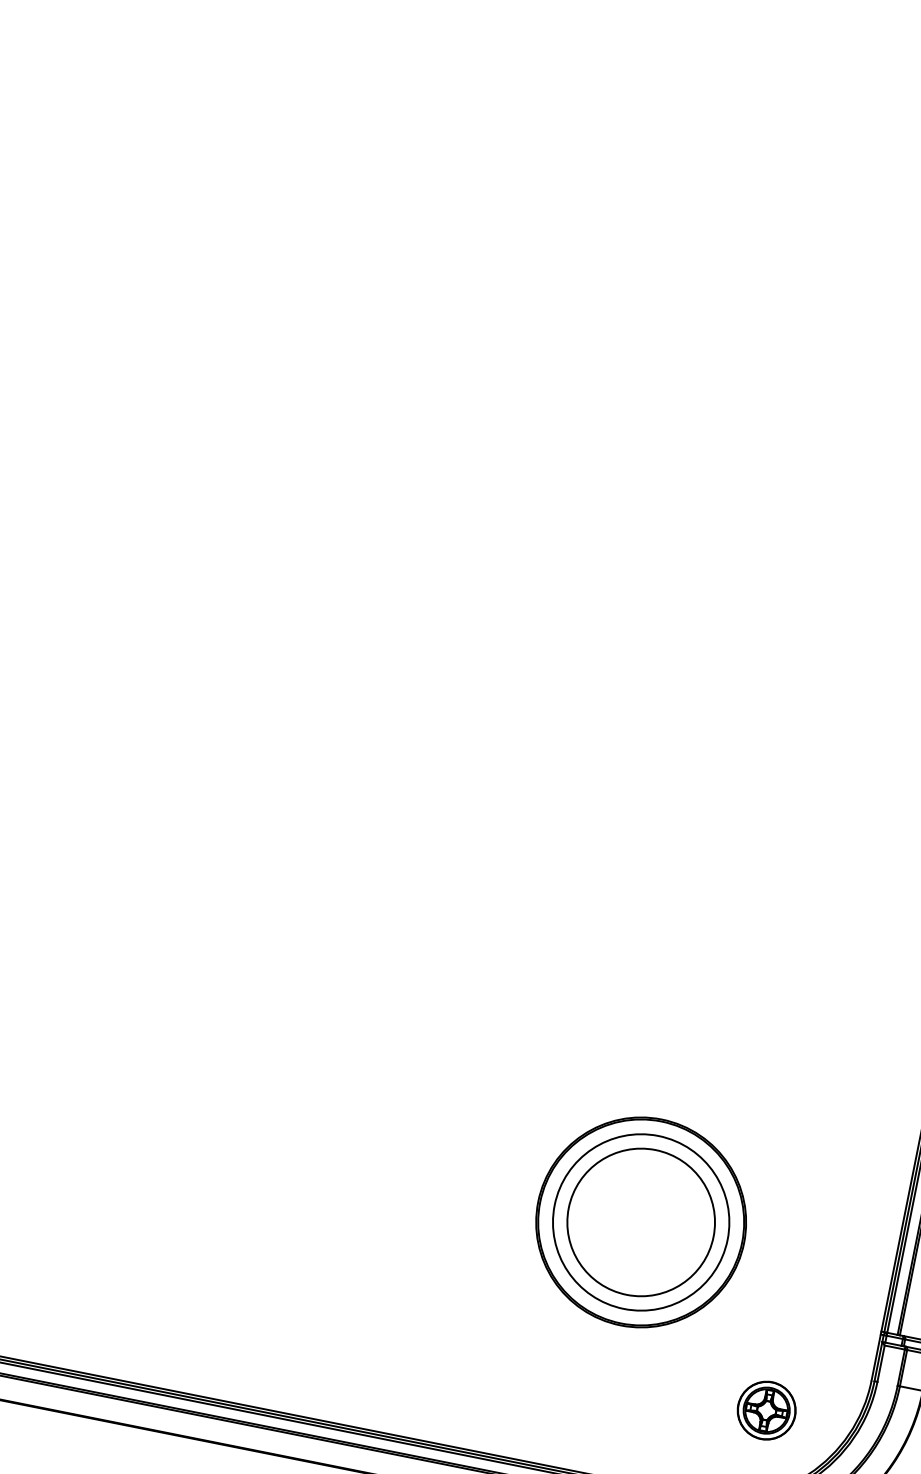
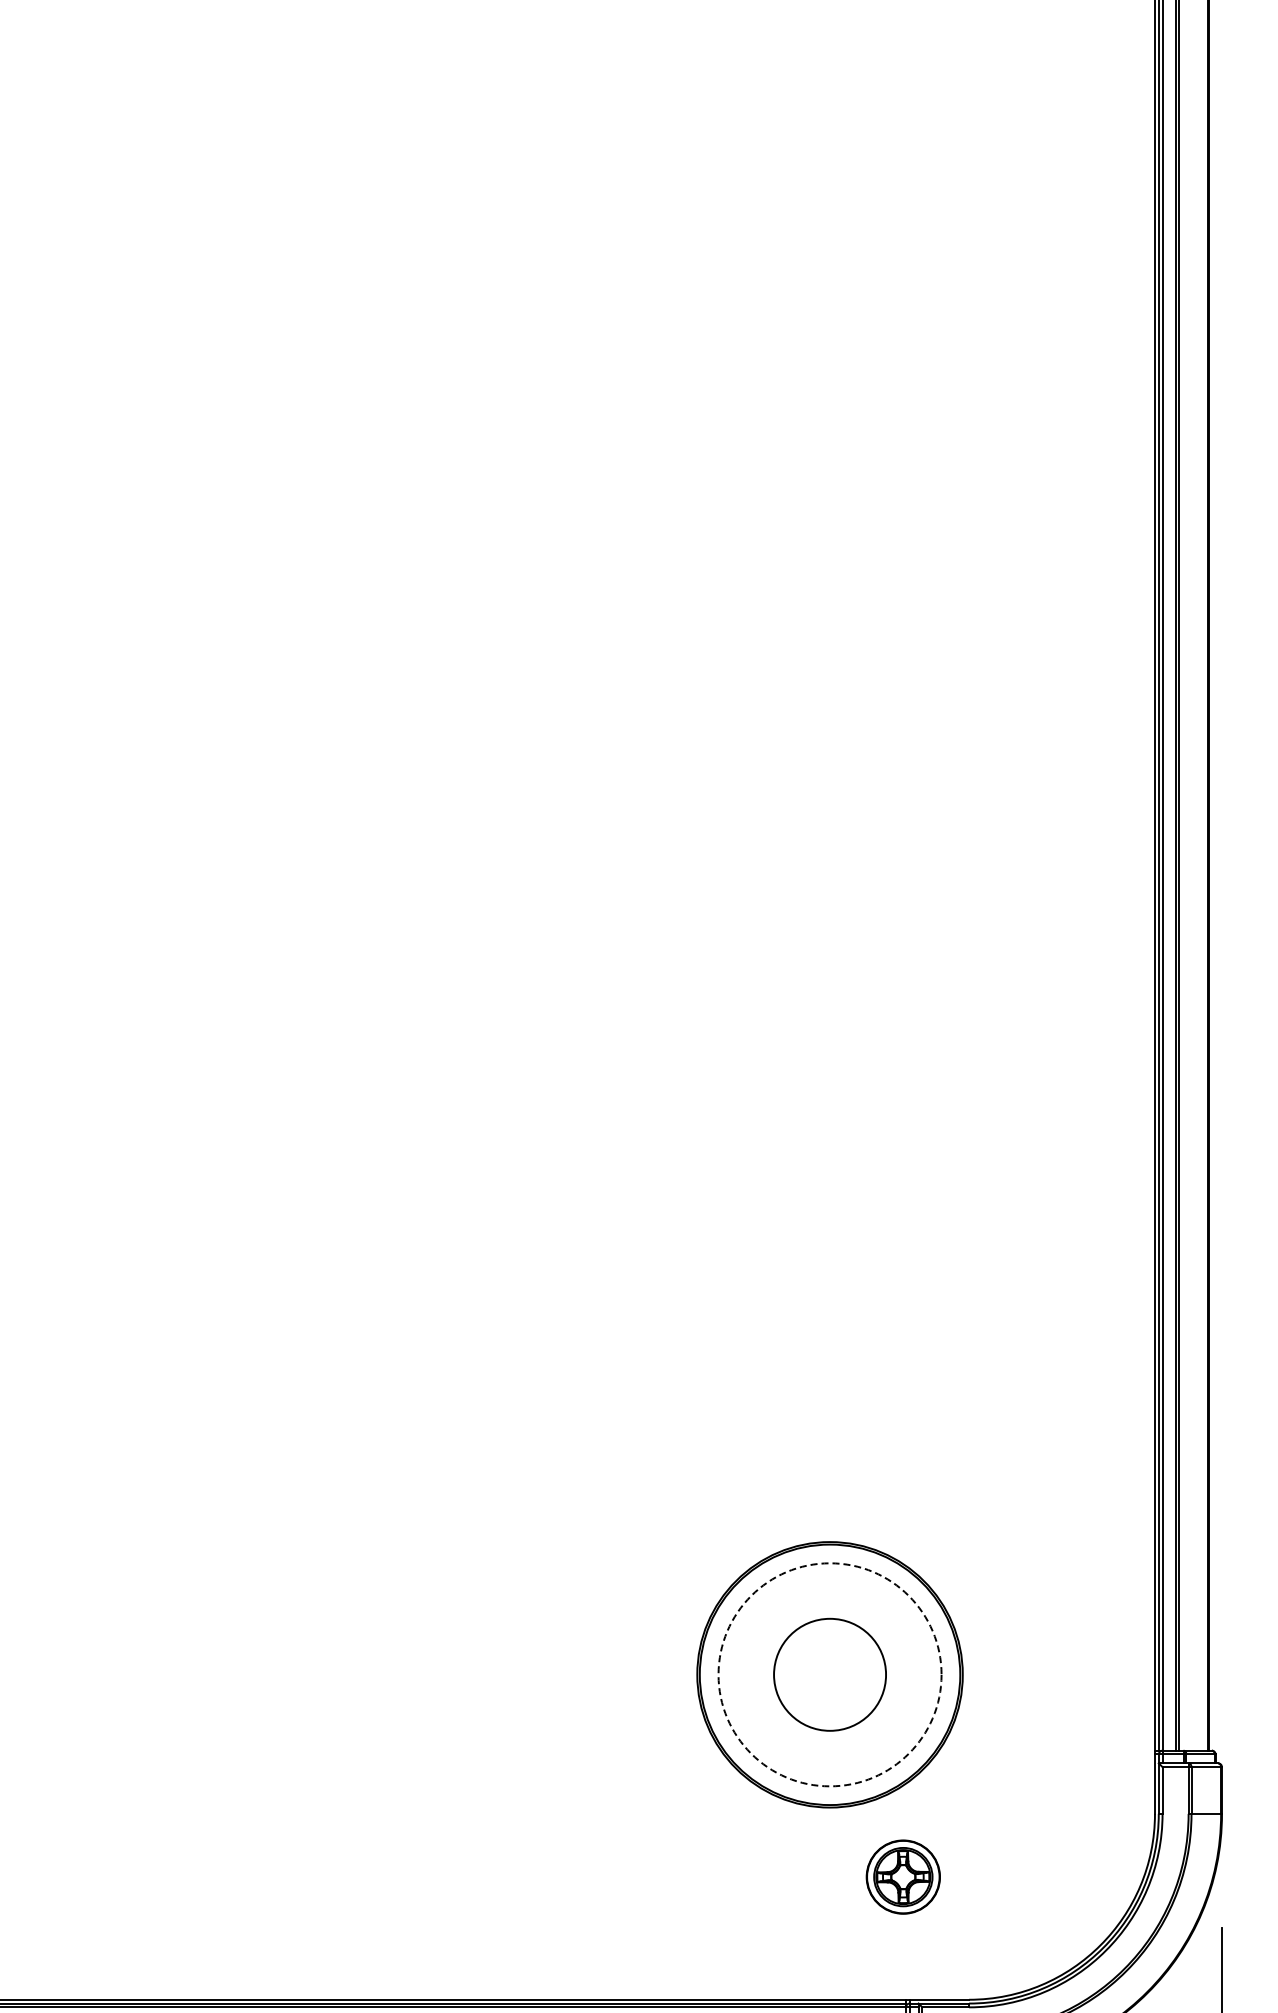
circle: (640, 1222) -> (829, 1674), size x0.6
circle: (640, 1222) -> (829, 1674), solid -> dashed
part: (766, 1410) -> (902, 1876), moved

